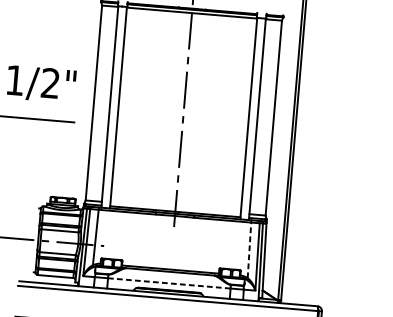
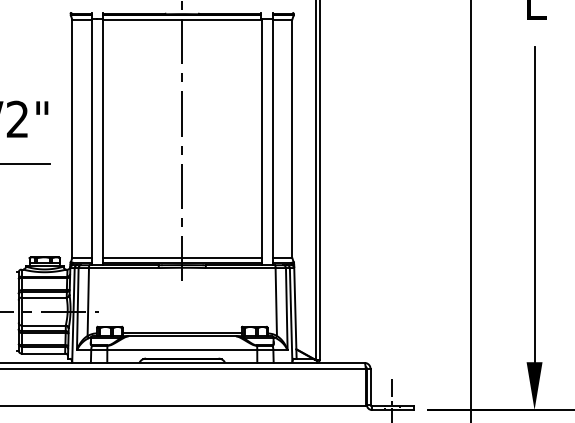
line: (174, 208) -> (181, 258), added
line: (249, 250) -> (276, 302), dashed -> solid
line: (169, 283) -> (182, 350), dashed -> solid

